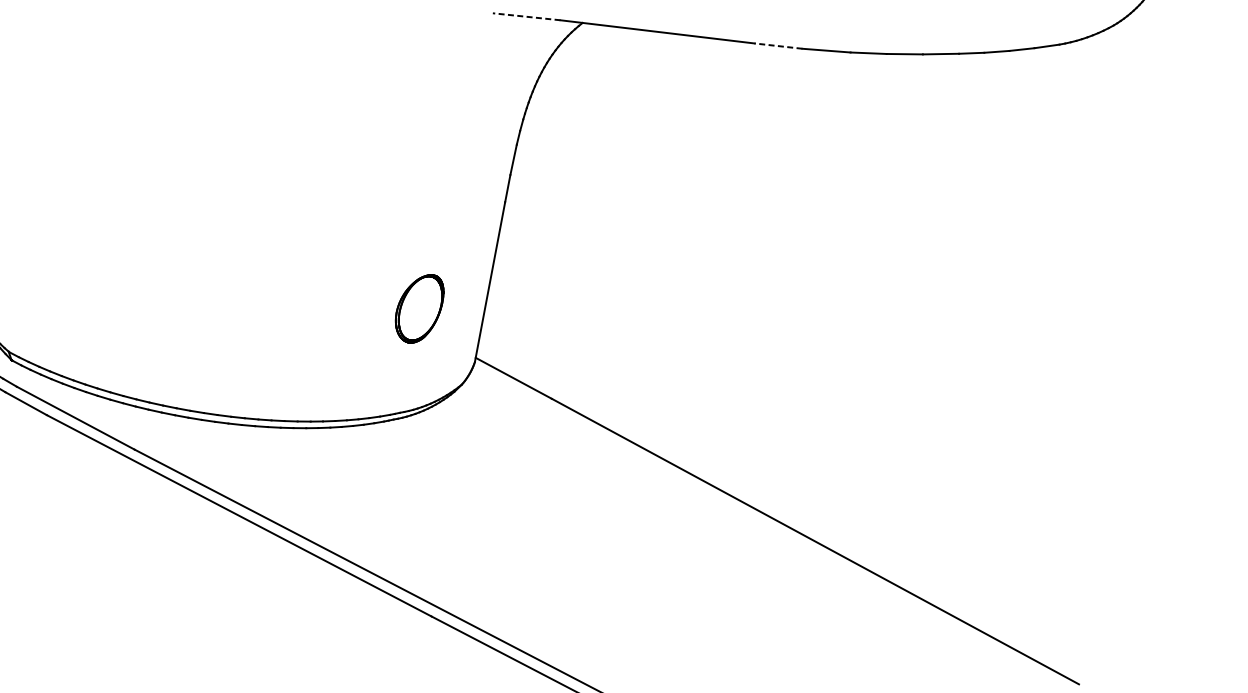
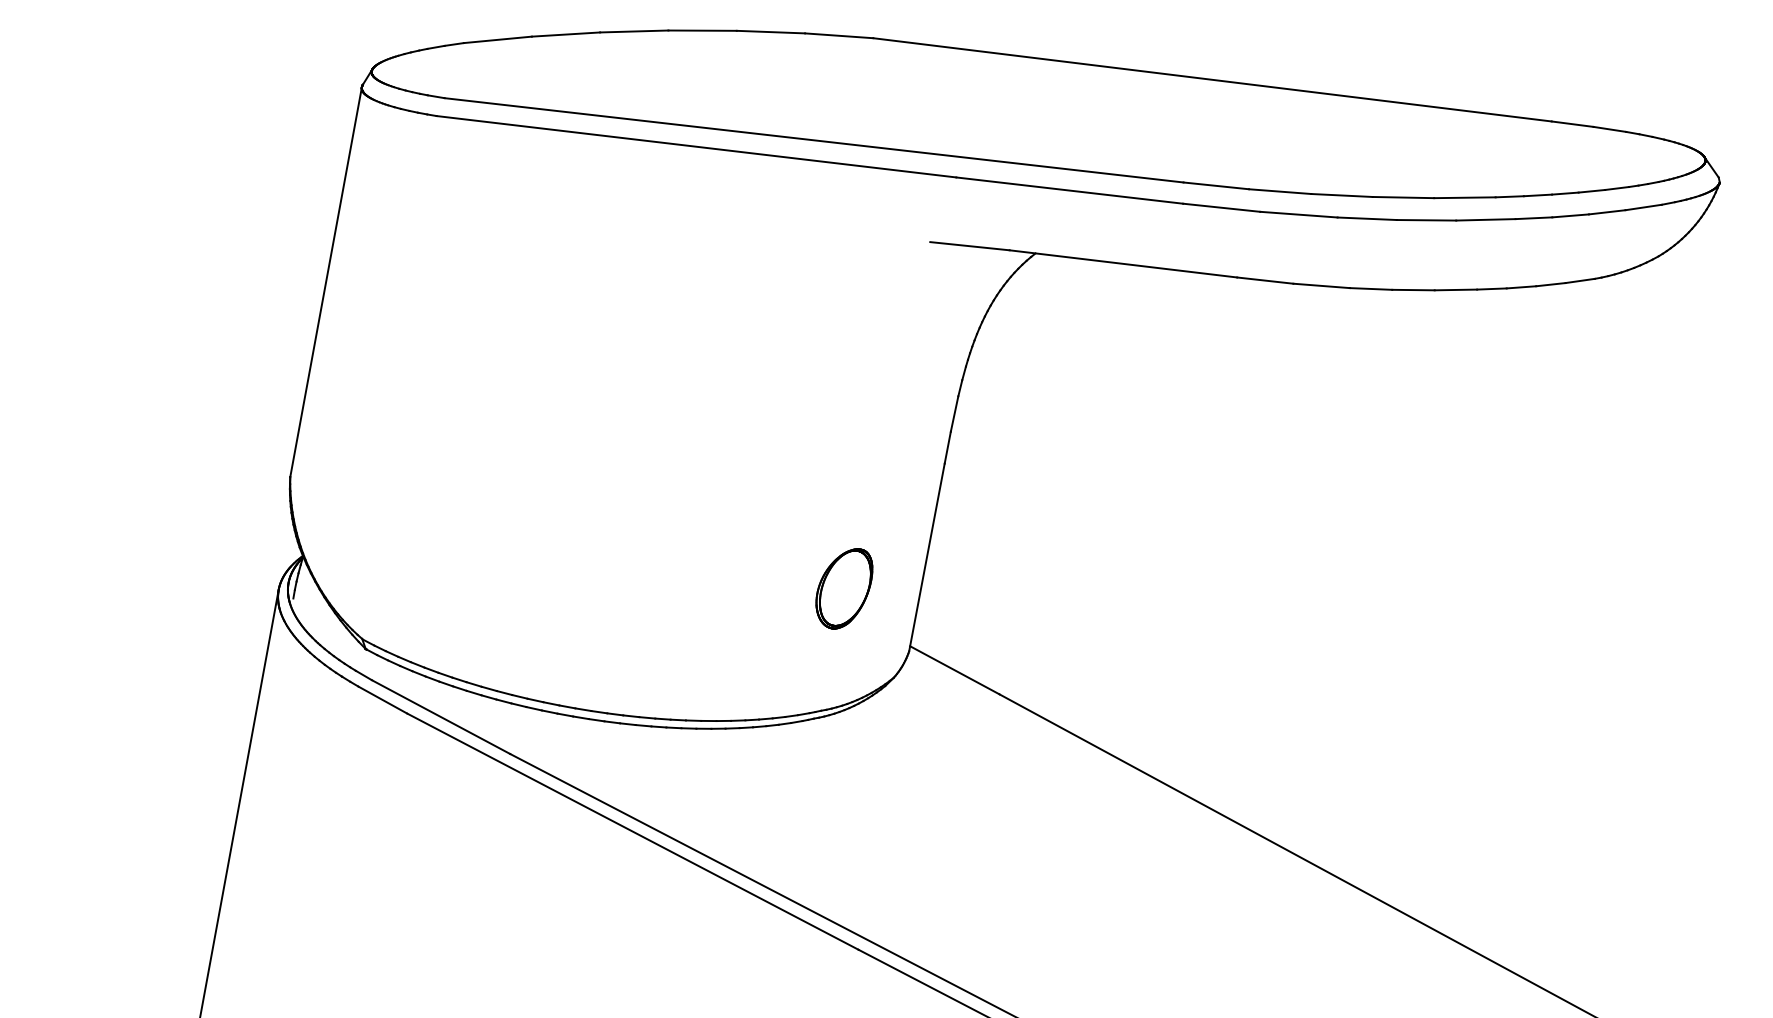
line: (526, 17) -> (969, 246), dashed -> solid
line: (777, 46) -> (1264, 280), dashed -> solid

